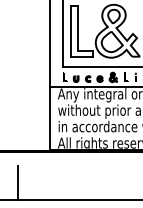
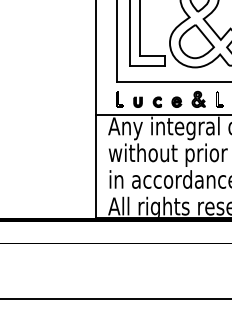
line: (17, 183) -> (42, 272), removed

